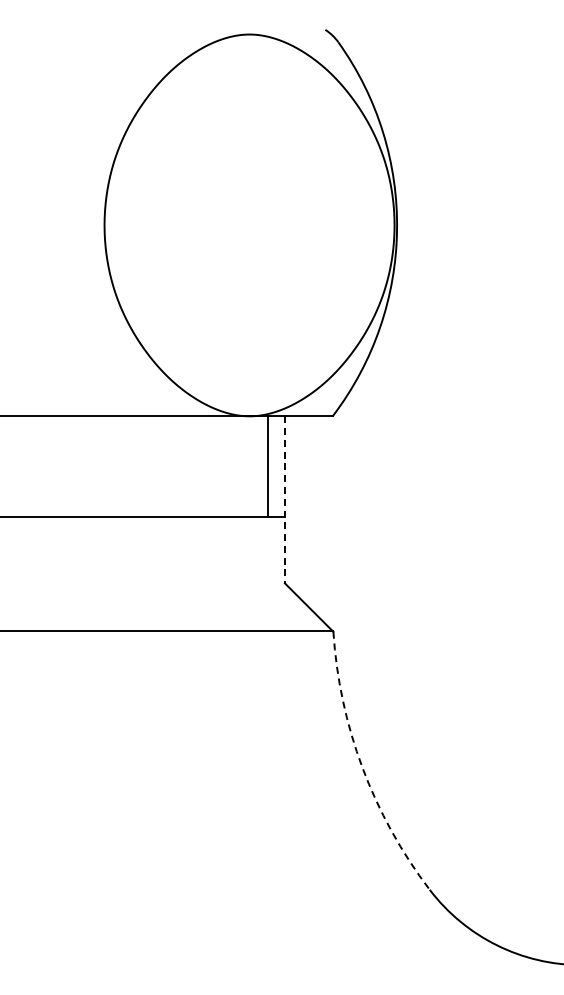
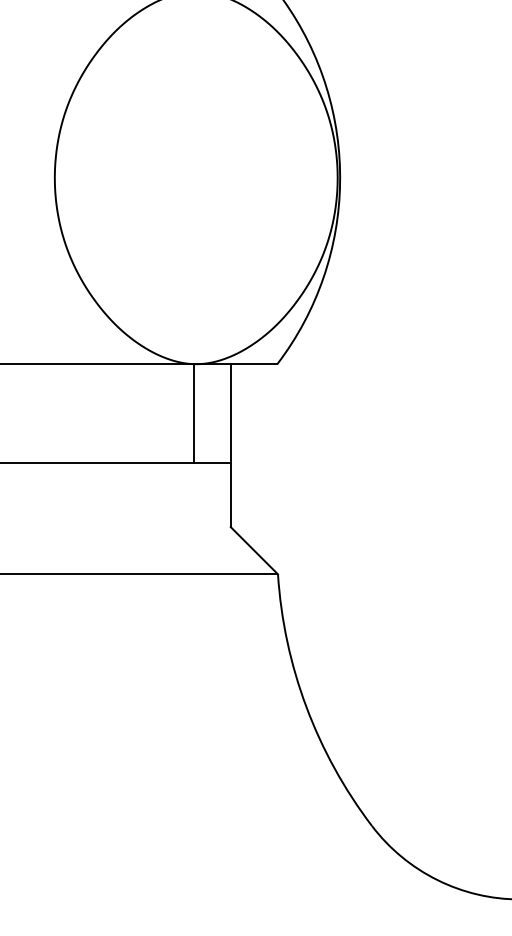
line: (267, 466) -> (193, 413), moved
line: (284, 499) -> (230, 445), dashed -> solid
arc: (362, 767) -> (306, 706), dashed -> solid

